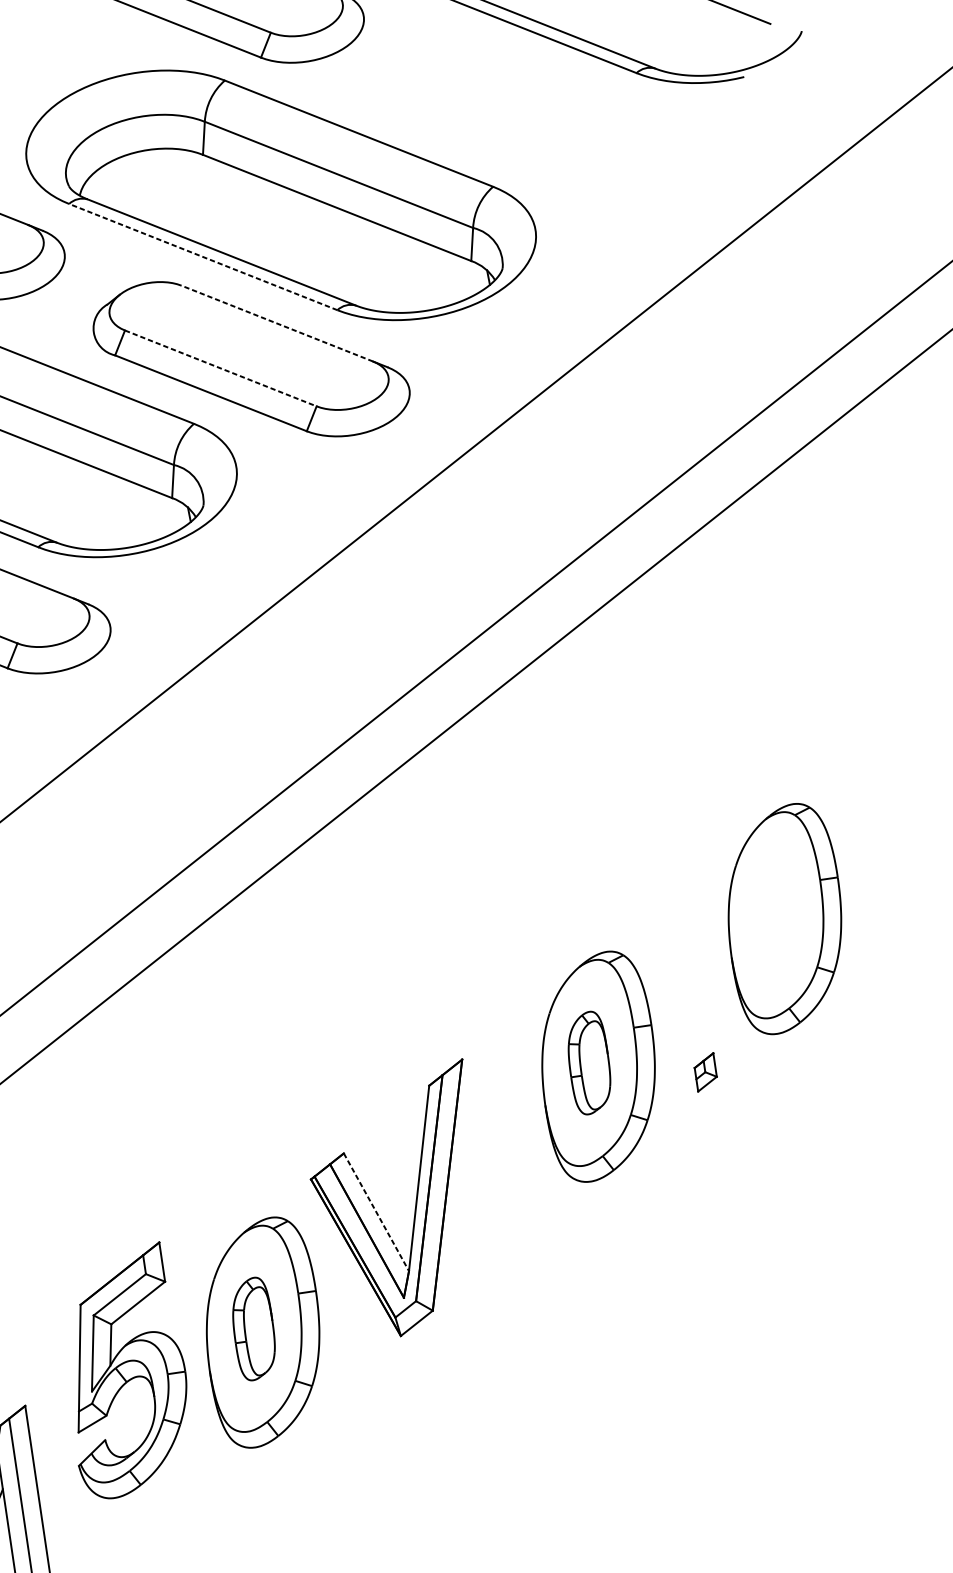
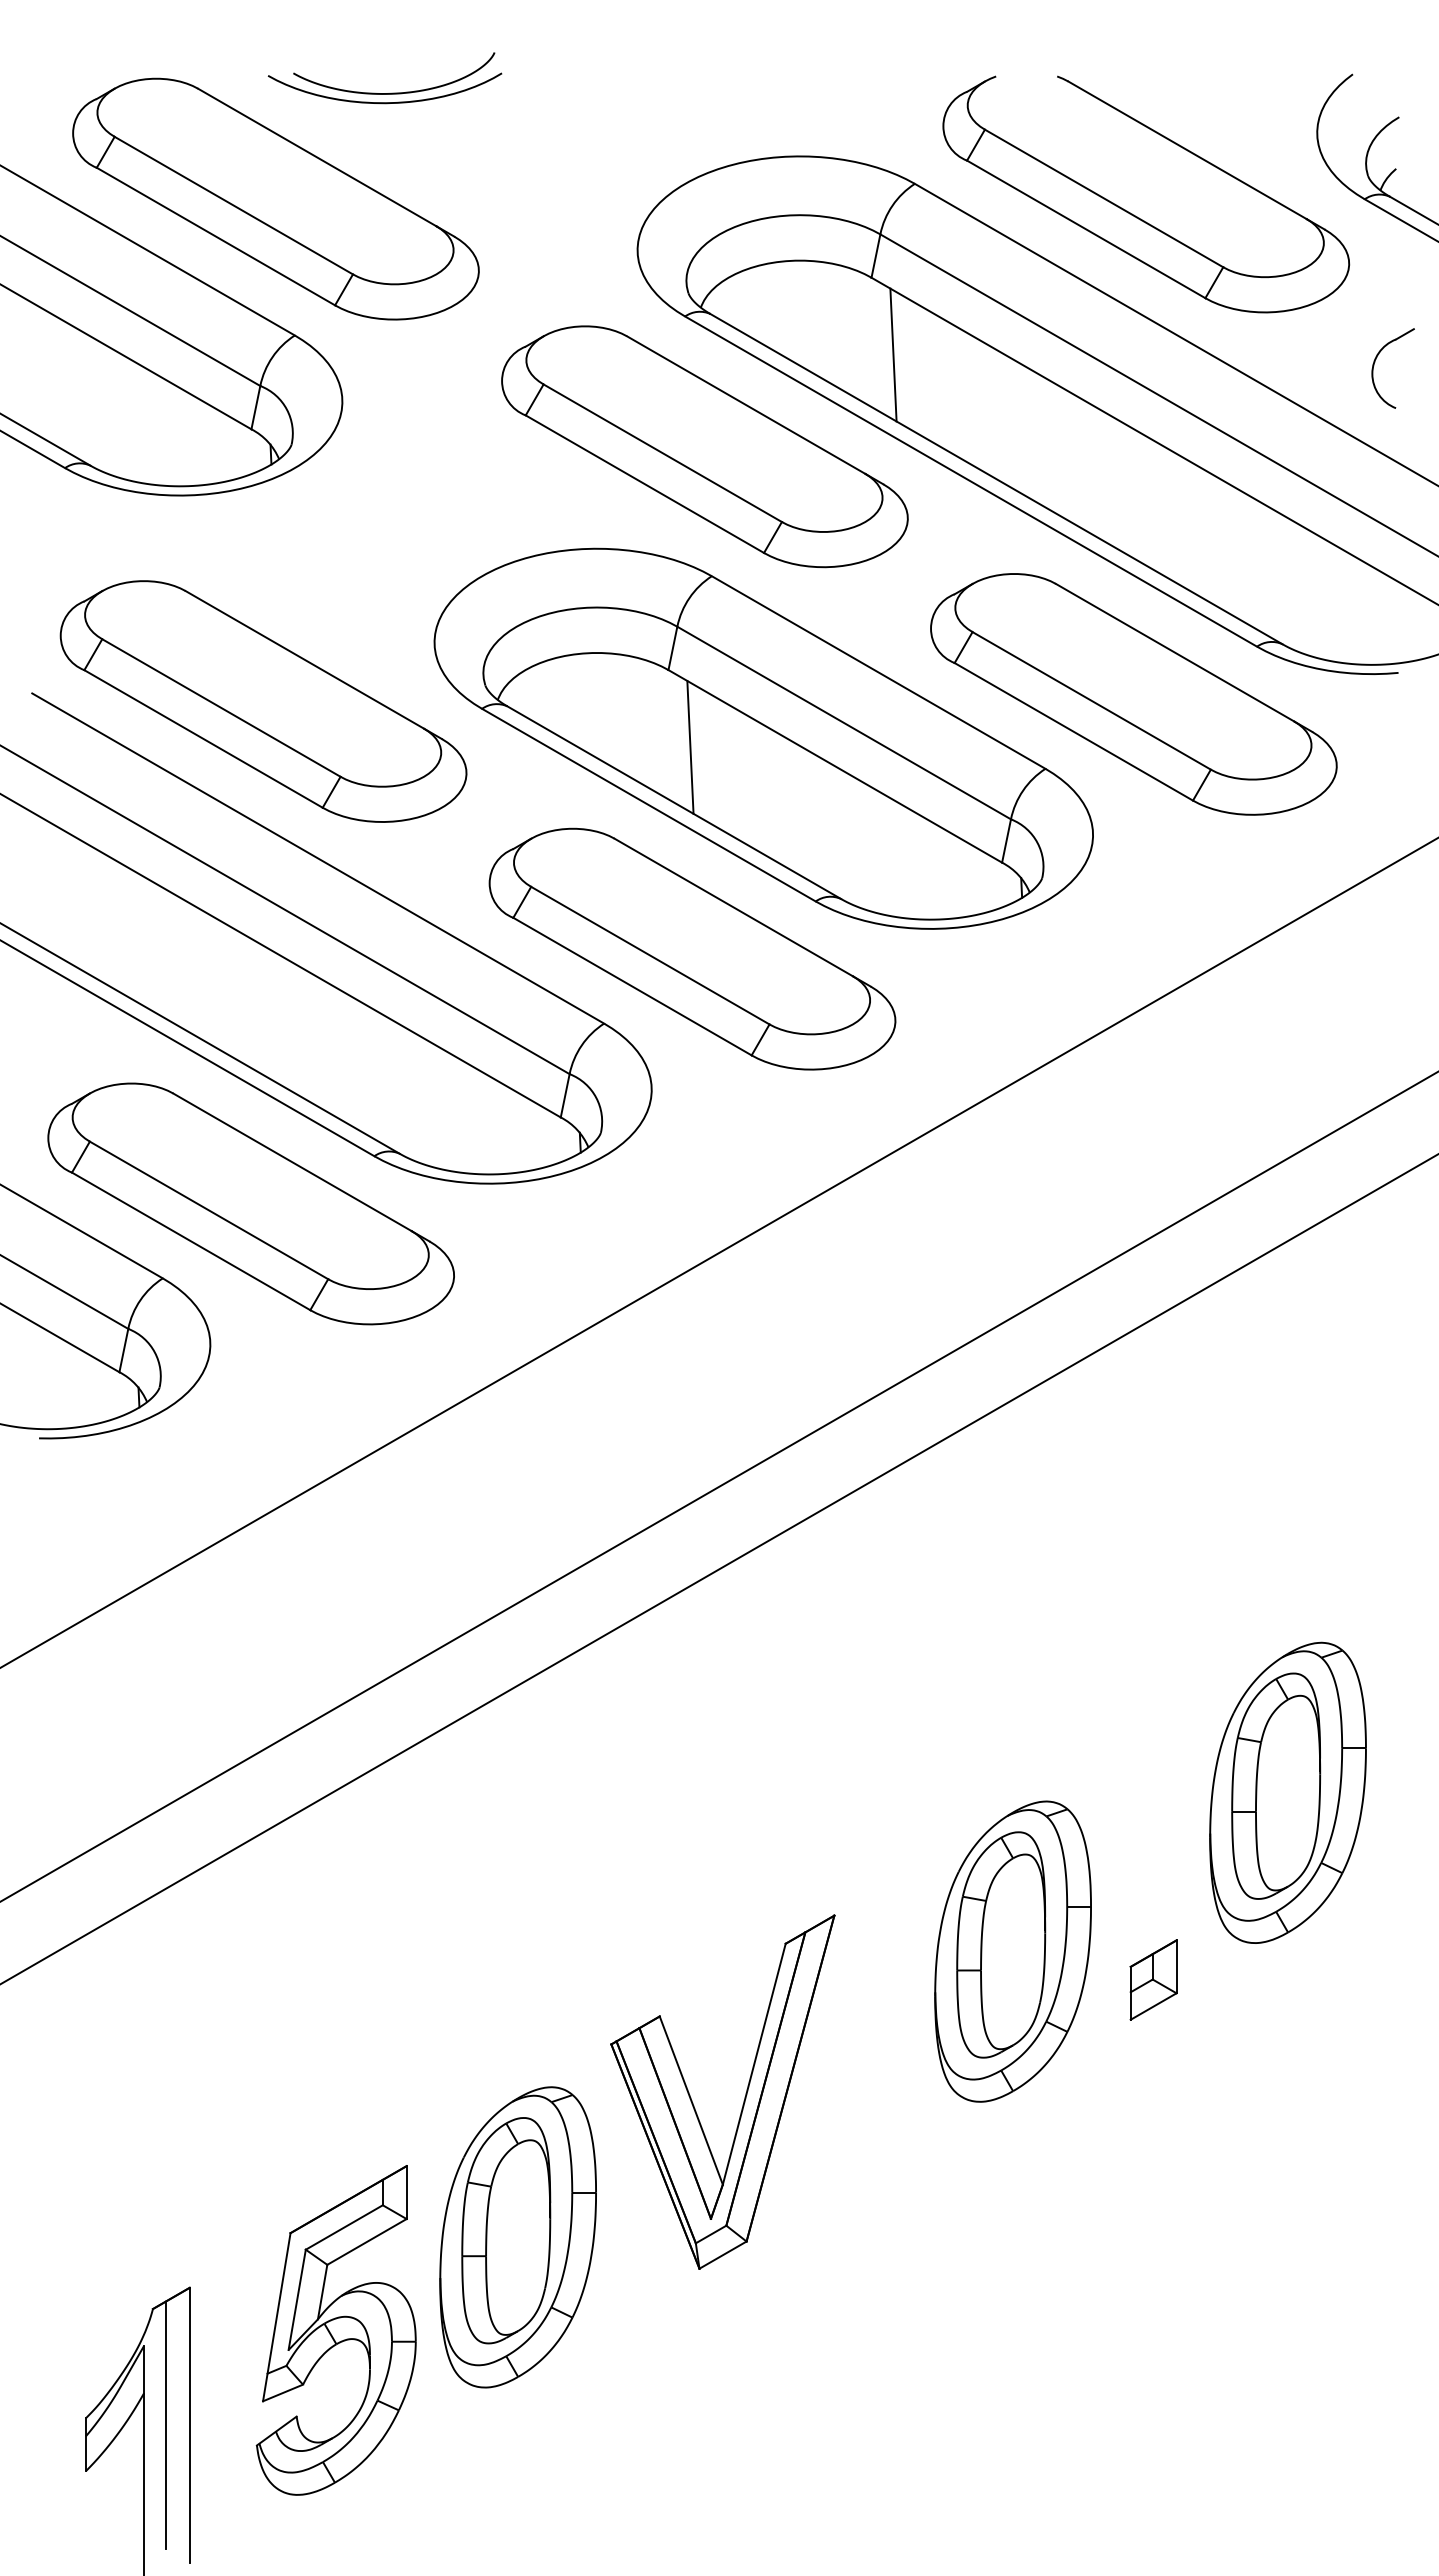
part: (550, 122) -> (1133, 694), added
line: (227, 209) -> (690, 746), added
line: (203, 257) -> (648, 805), dashed -> solid
line: (277, 323) -> (733, 907), dashed -> solid
line: (220, 368) -> (650, 955), dashed -> solid
part: (775, 914) -> (1276, 1785), added
part: (589, 1062) -> (1001, 1944), size x1.67
part: (705, 1072) -> (1153, 1979), size x1.67
line: (376, 1212) -> (691, 2100), dashed -> solid
part: (253, 1328) -> (506, 2230), size x1.67
part: (124, 1372) -> (335, 2330), moved

